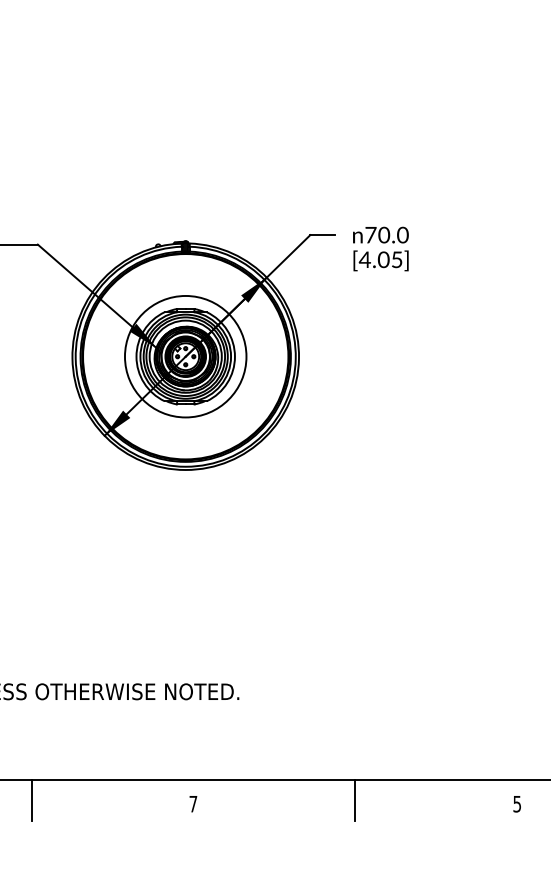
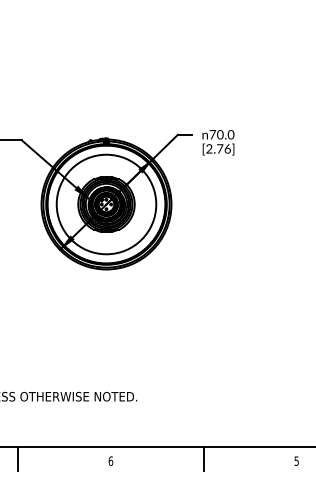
text: (379, 259) -> (217, 148), [4.05] -> [2.76]
circle: (185, 356) -> (106, 204), size x1.43
text: (192, 802) -> (110, 460), 7 -> 6

